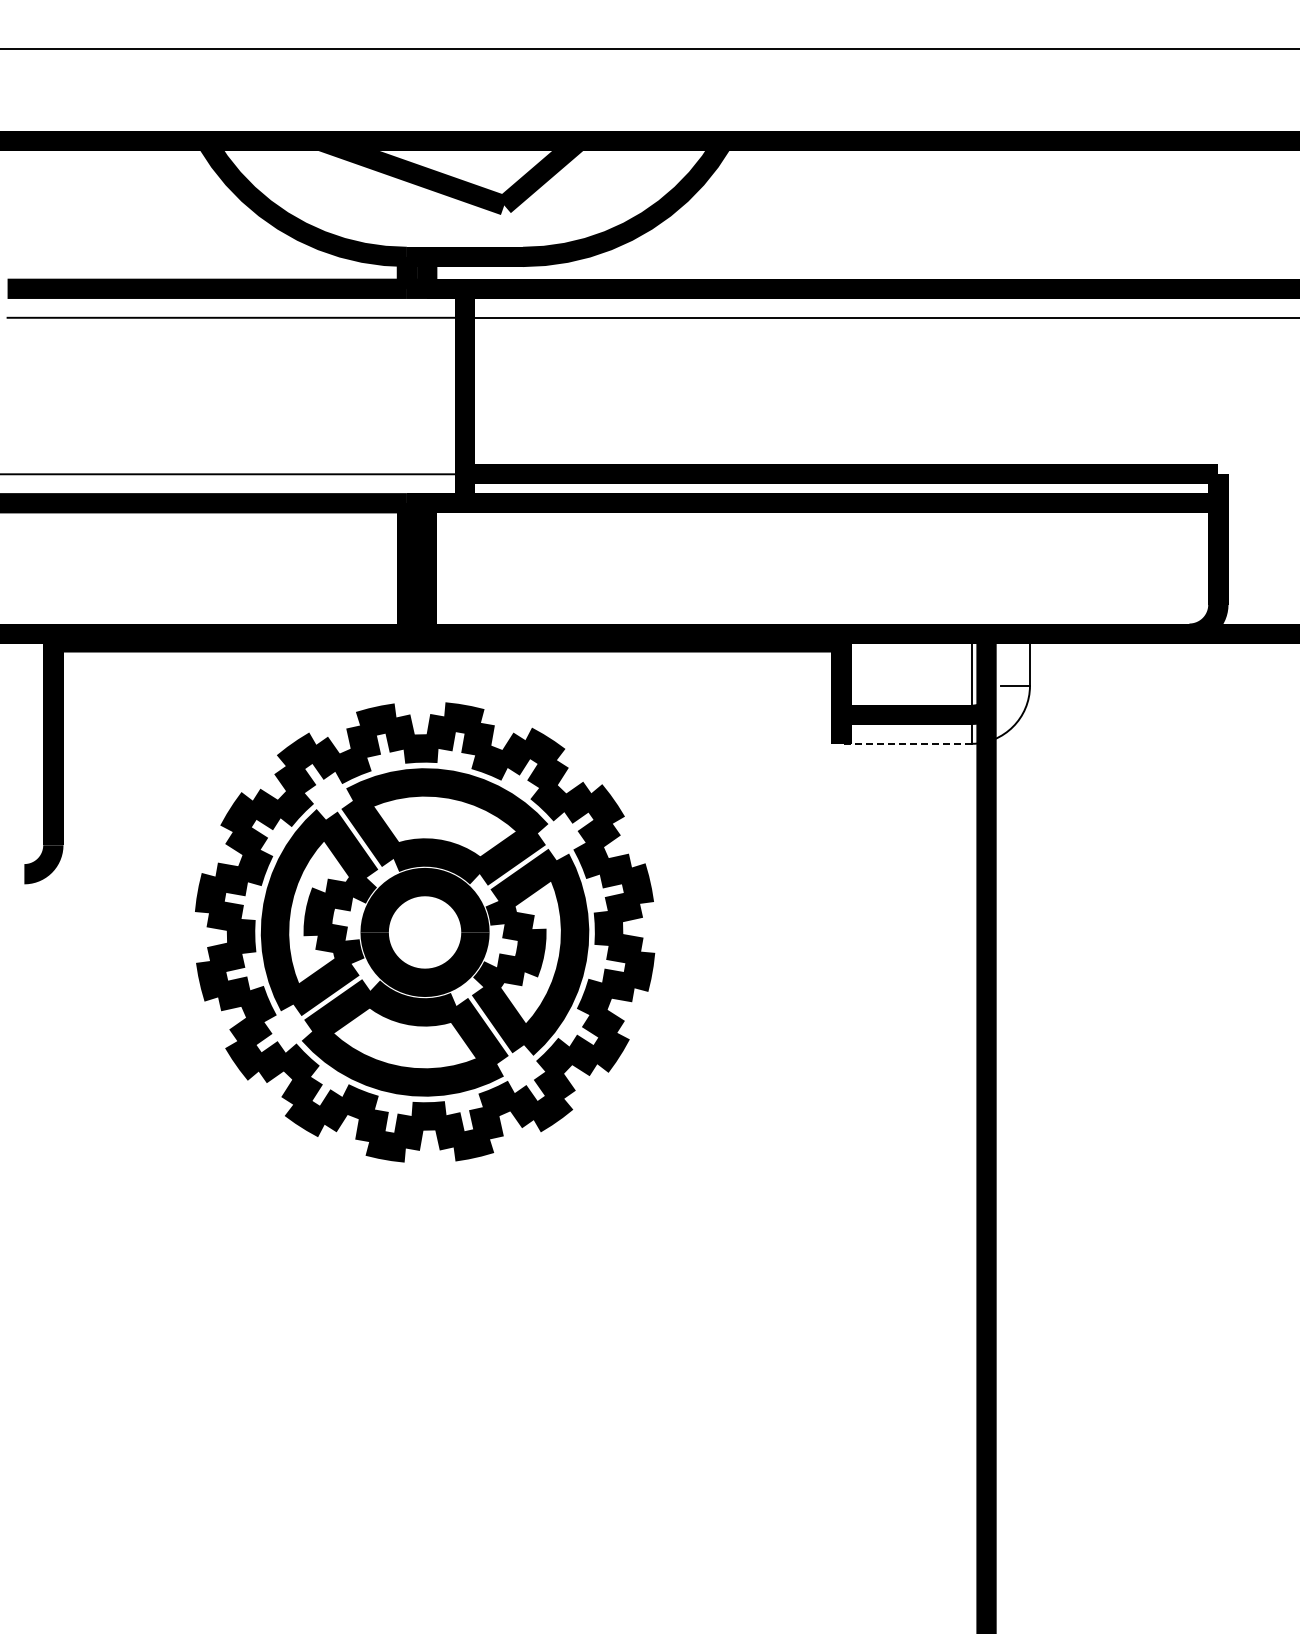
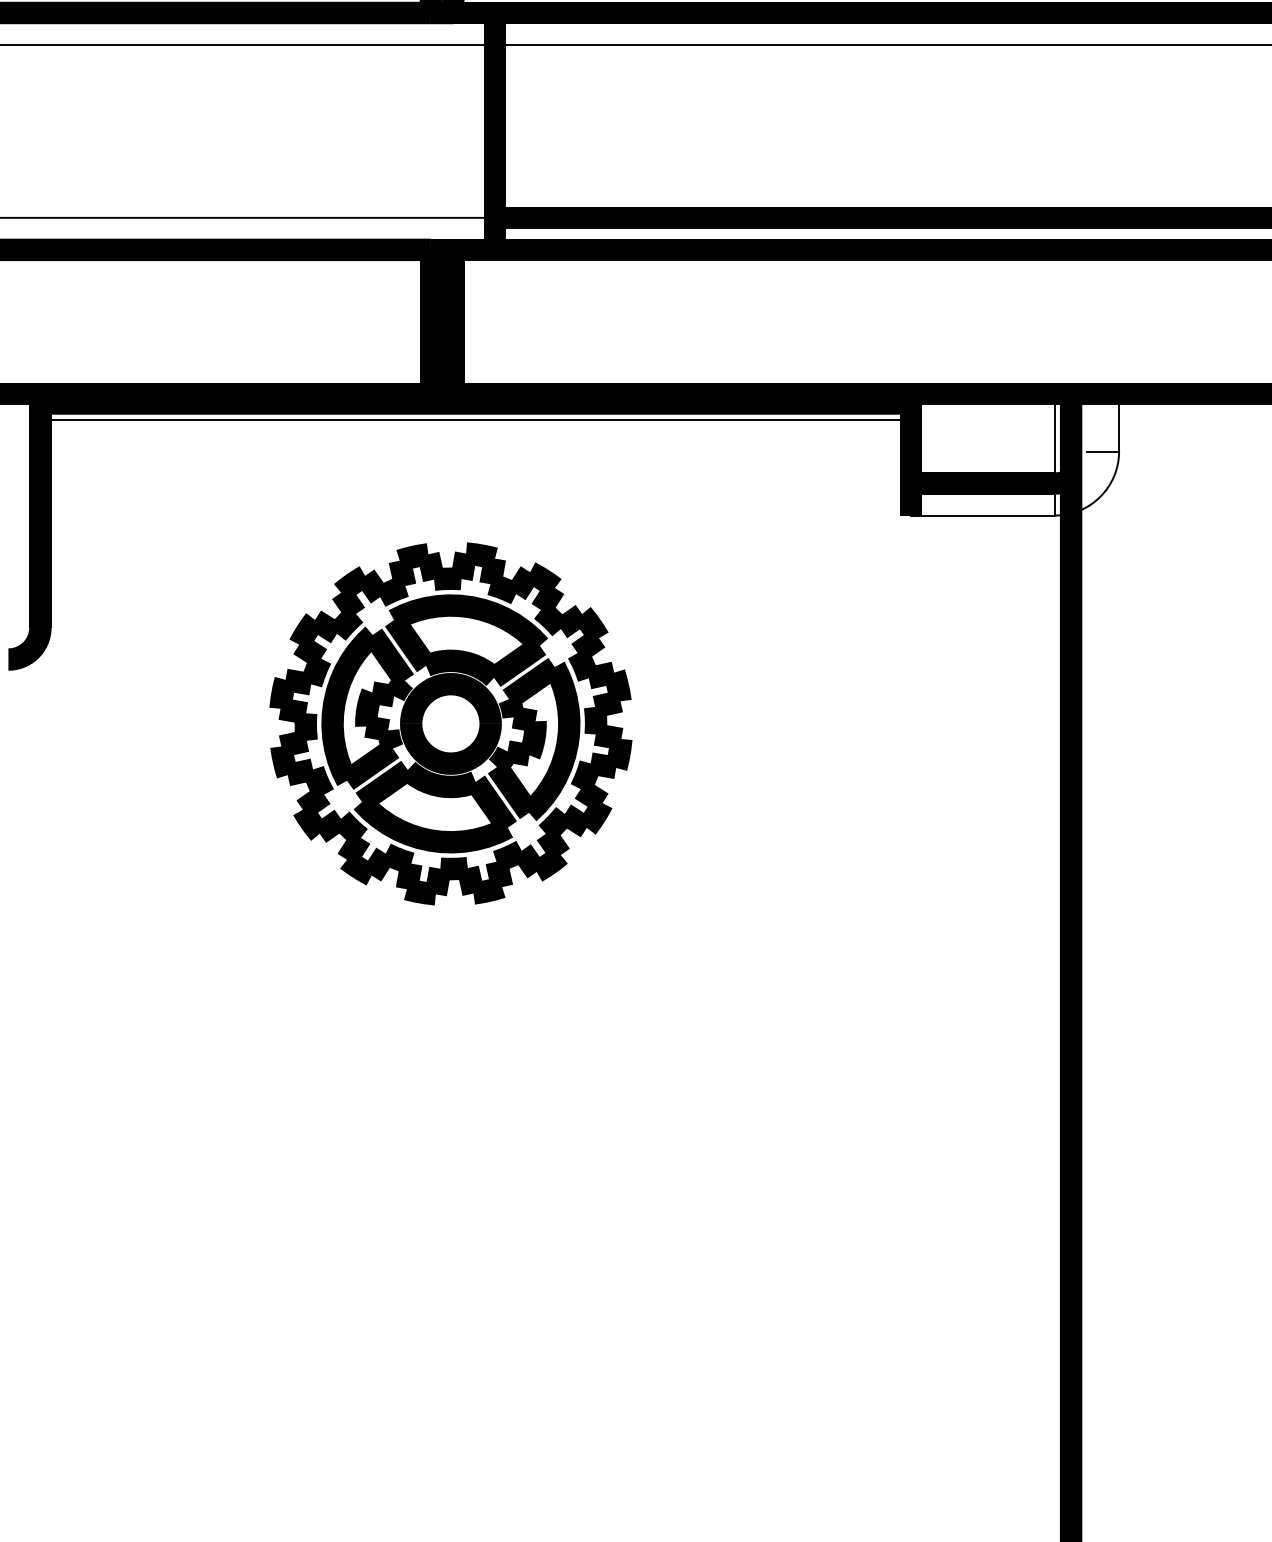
line: (447, 656) -> (475, 419), added
line: (906, 743) -> (982, 515), dashed -> solid
part: (424, 932) -> (450, 723), size x0.71

